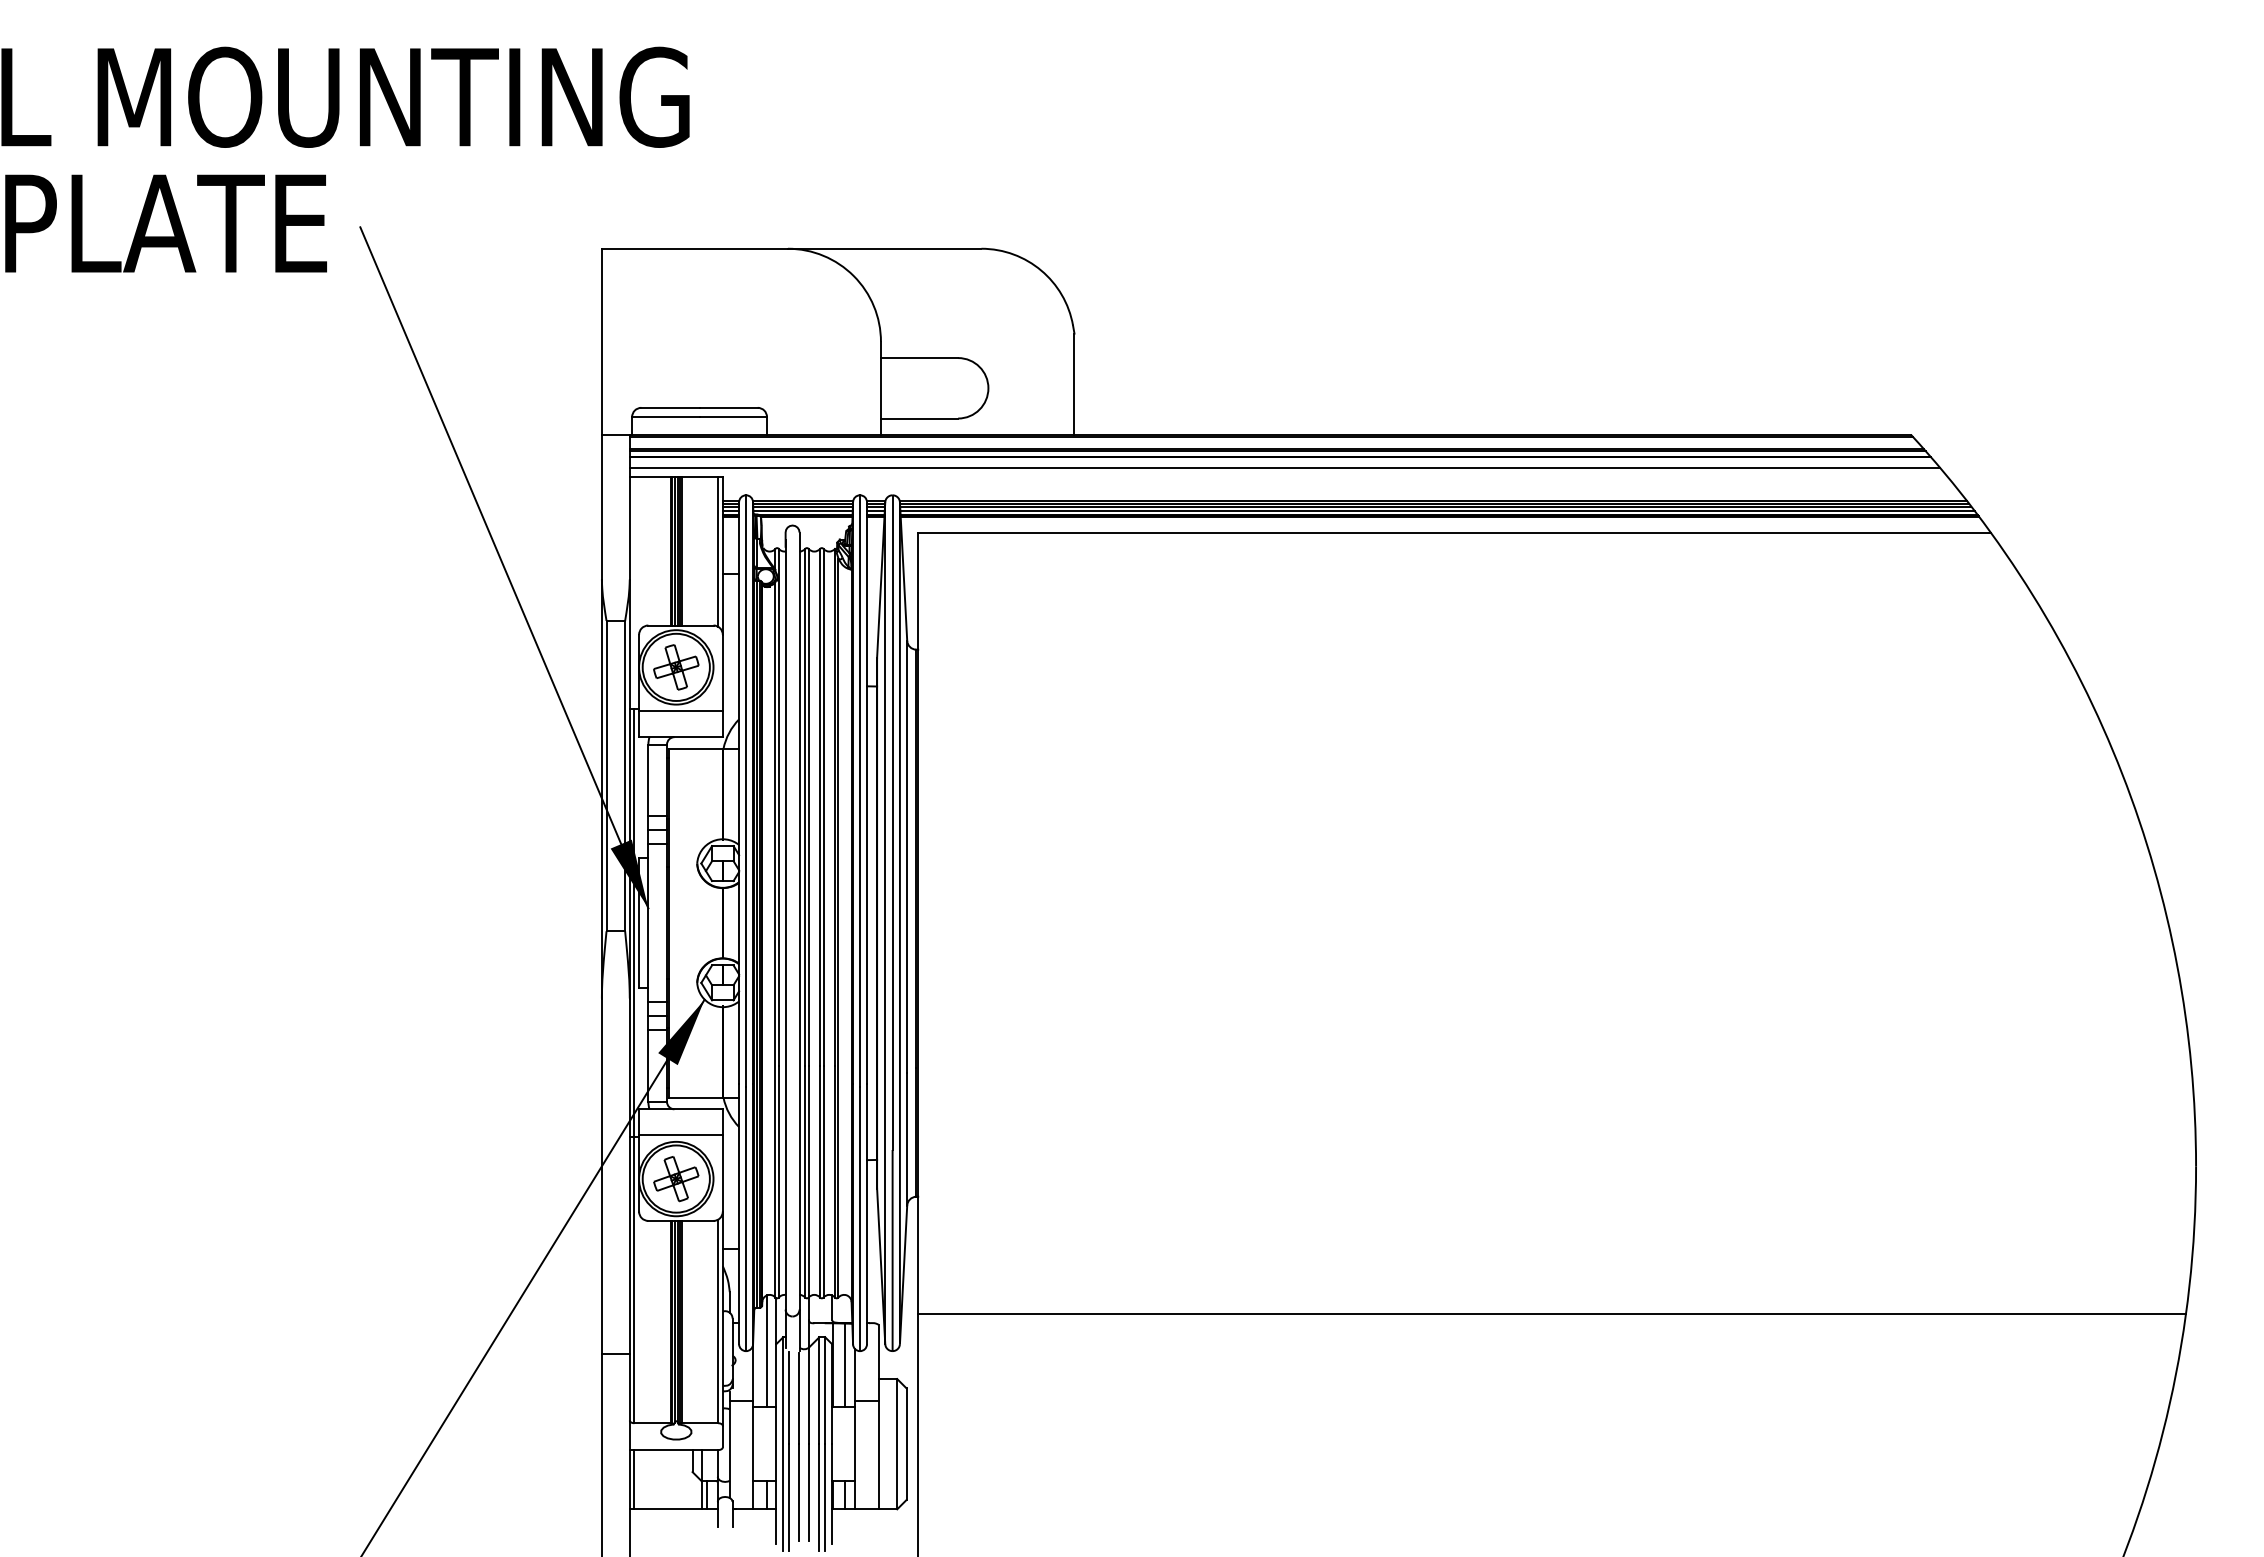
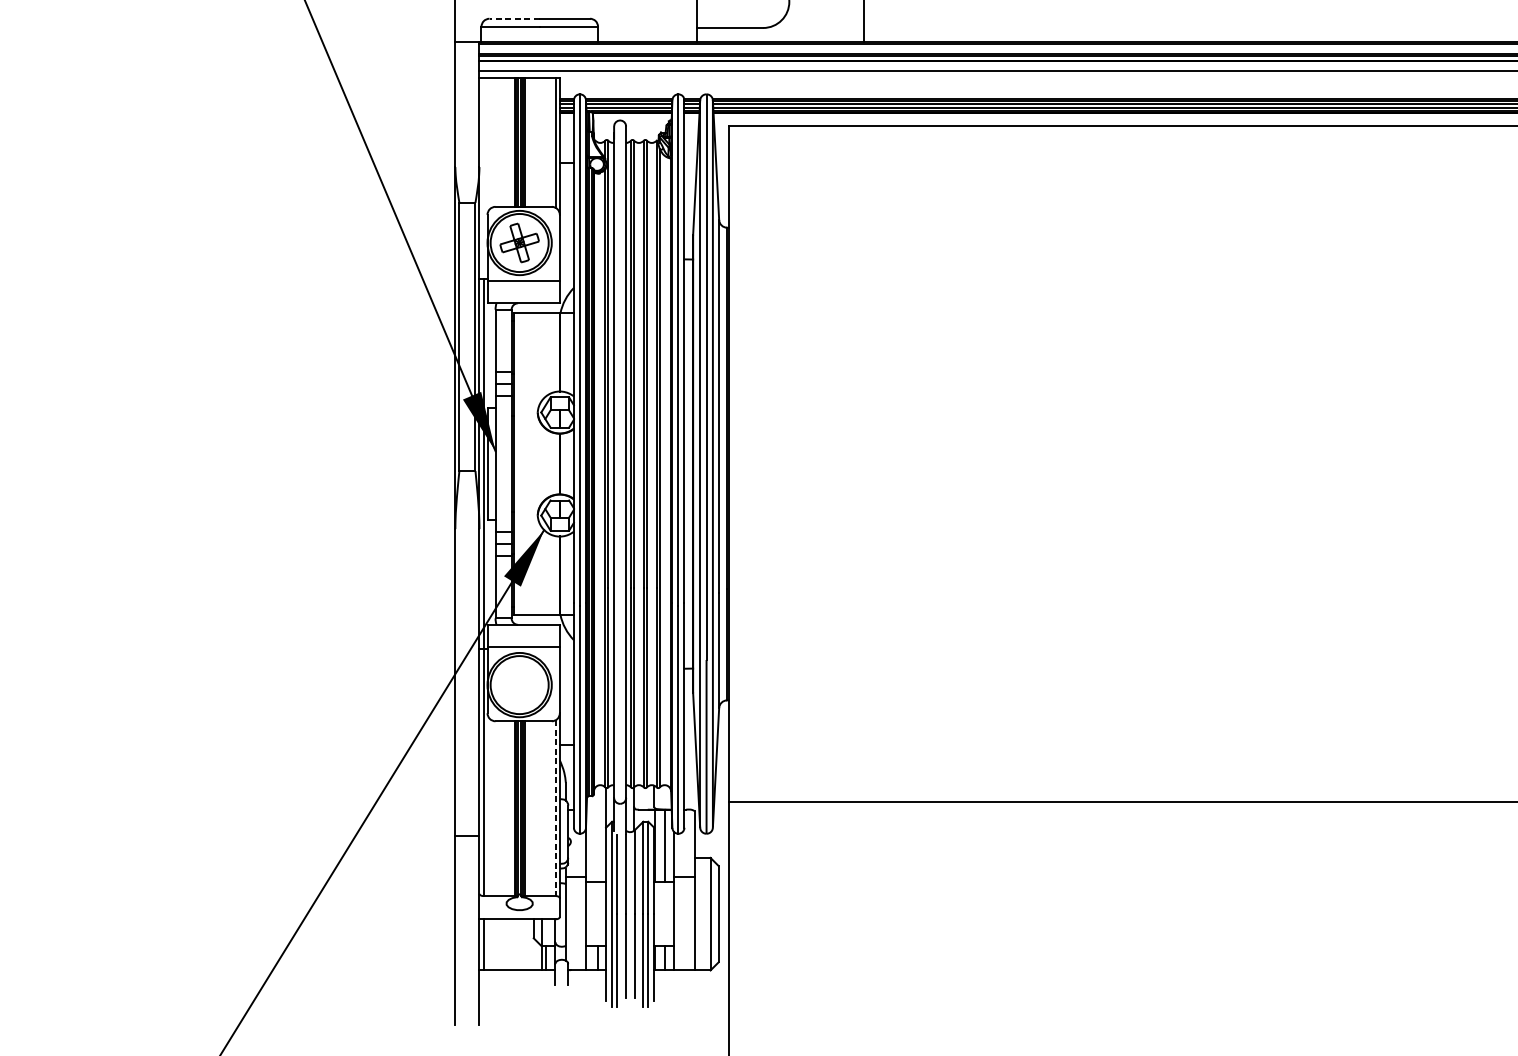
line: (670, 407) -> (514, 18), solid -> dashed
part: (676, 1179) -> (519, 685), removed
line: (718, 1321) -> (556, 808), solid -> dashed
line: (767, 1350) -> (598, 833), removed

